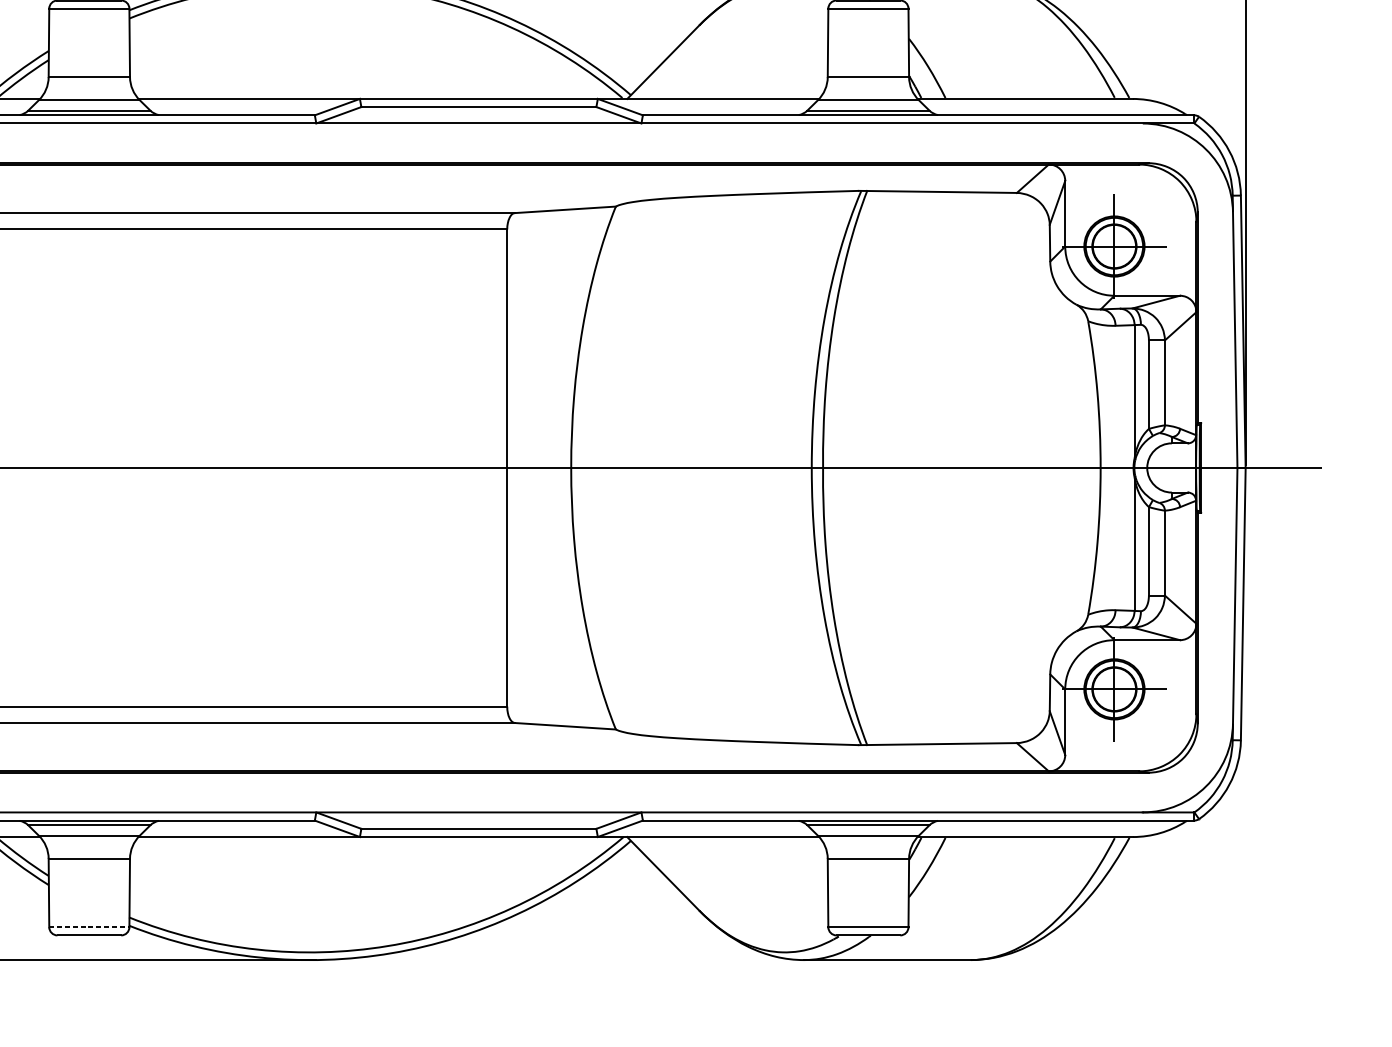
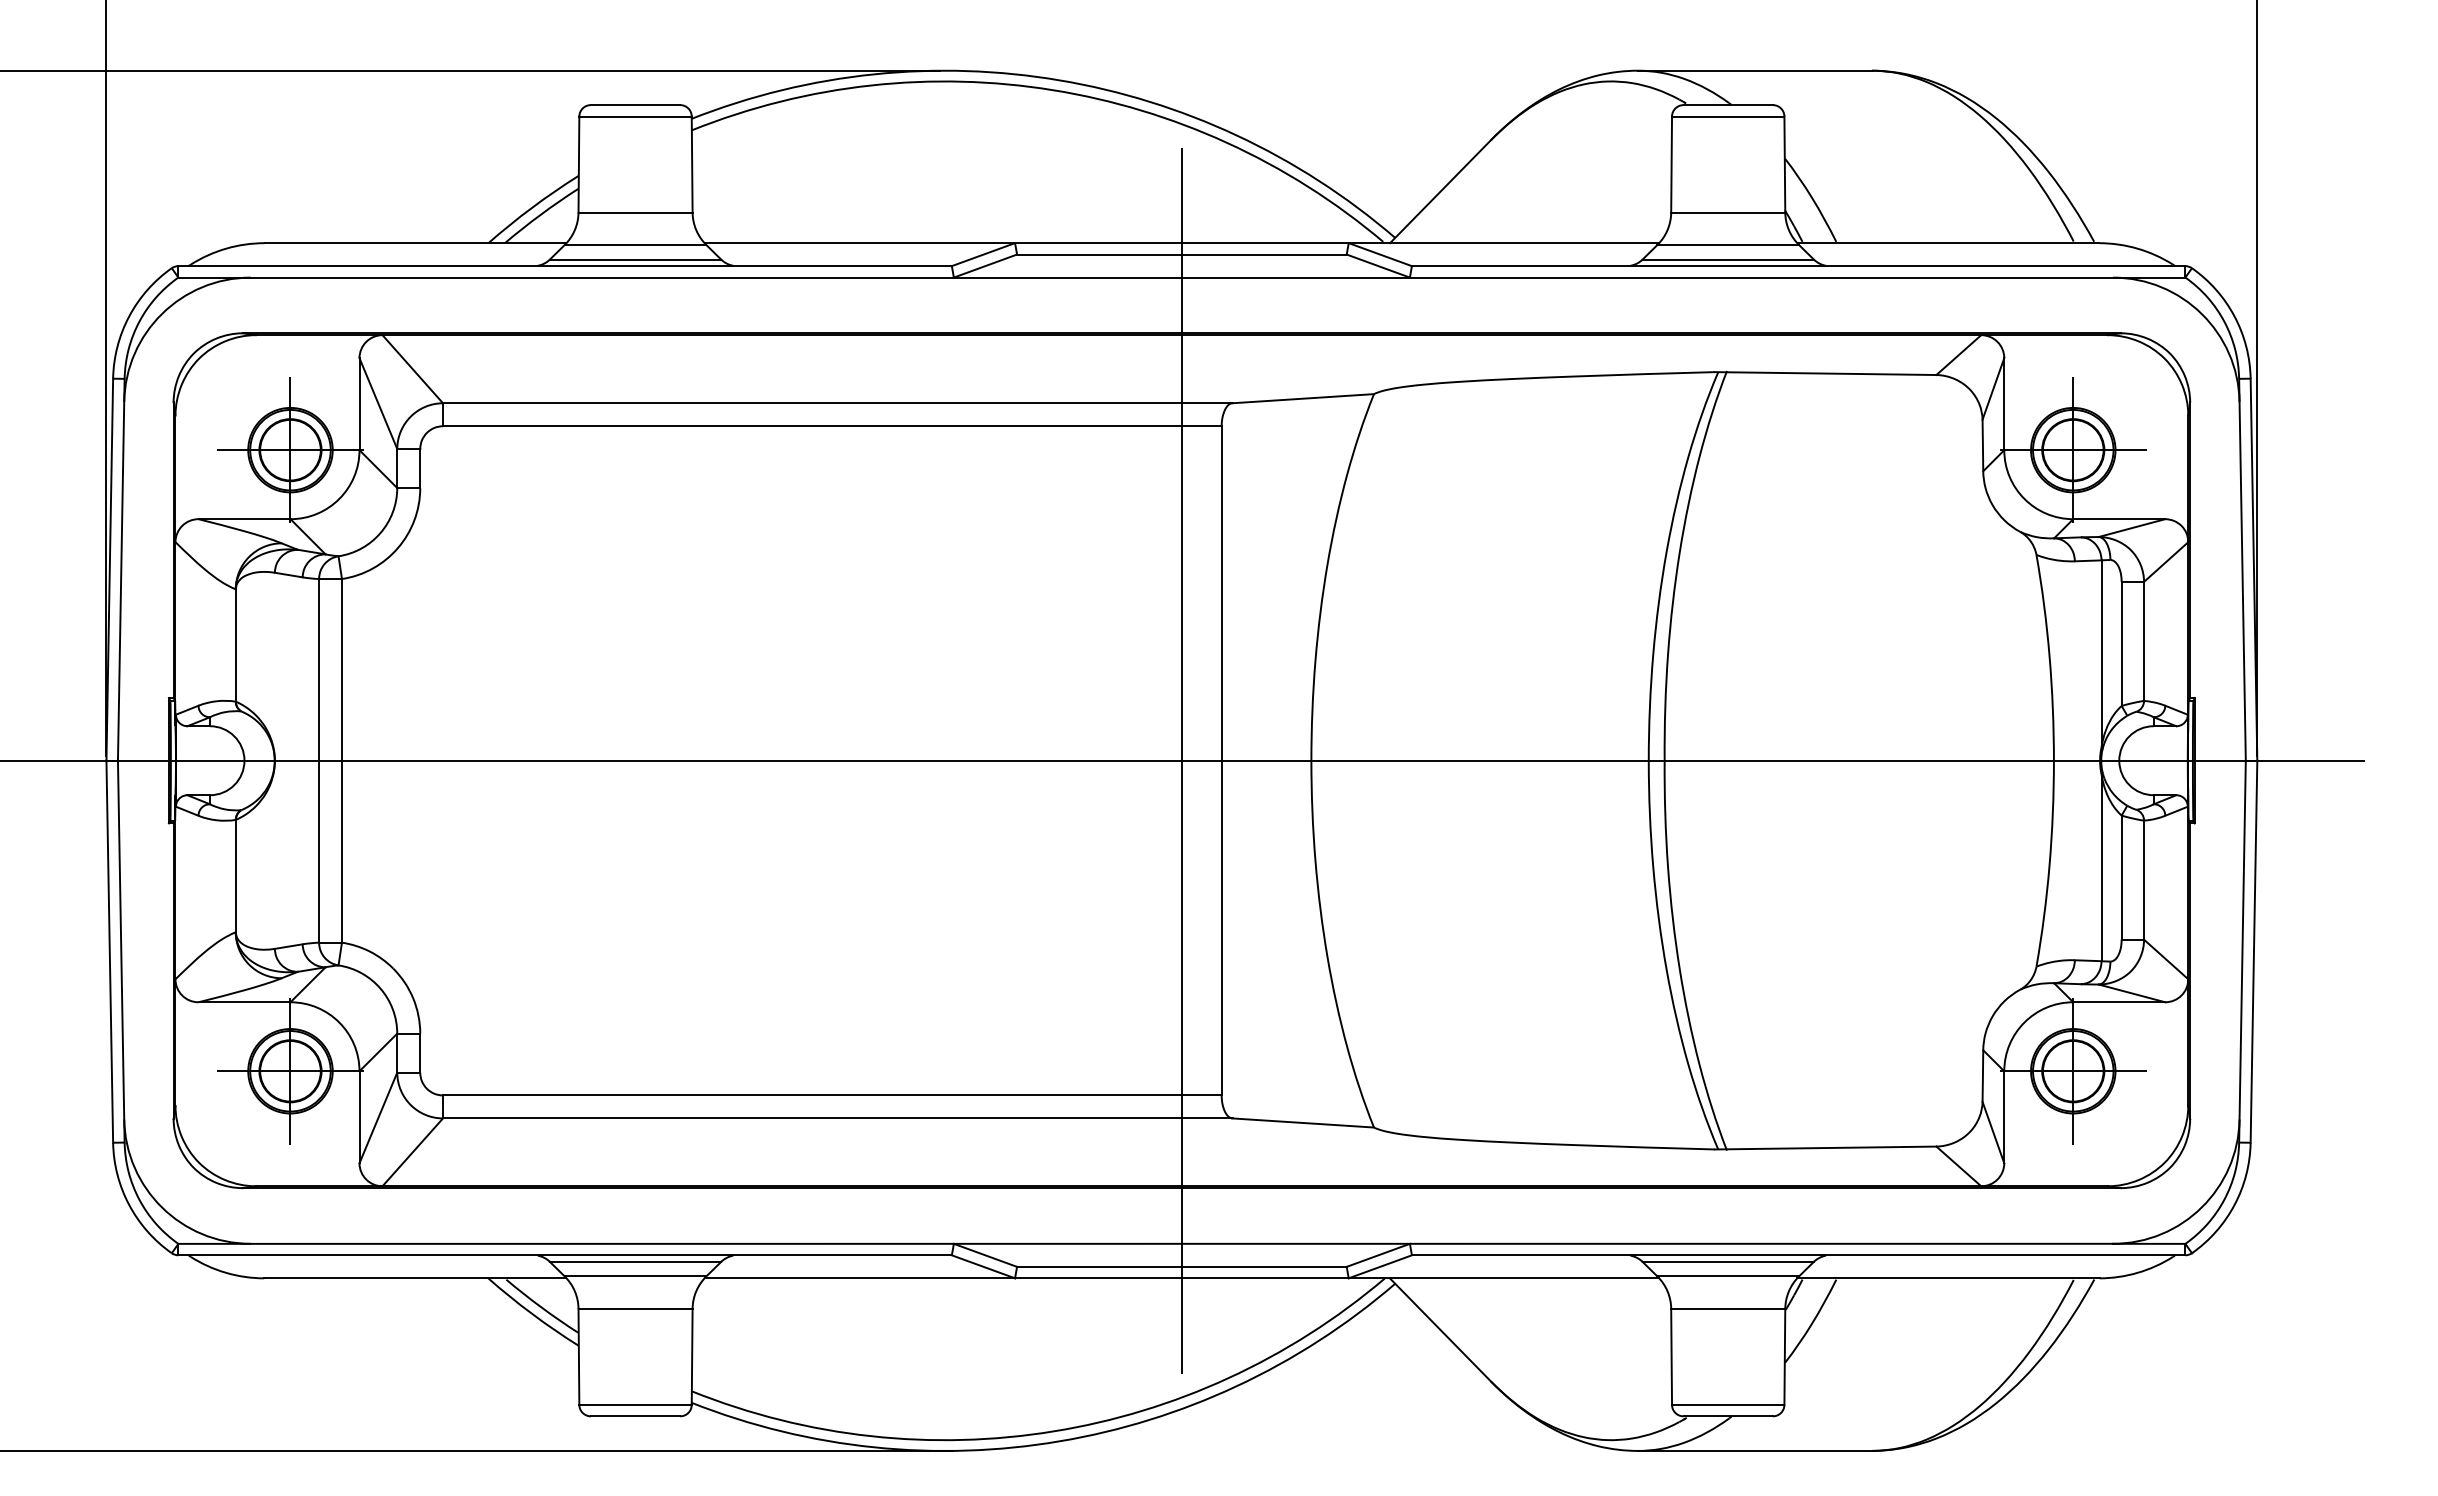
line: (478, 467) -> (1181, 760), added
line: (90, 926) -> (636, 1404), dashed -> solid

